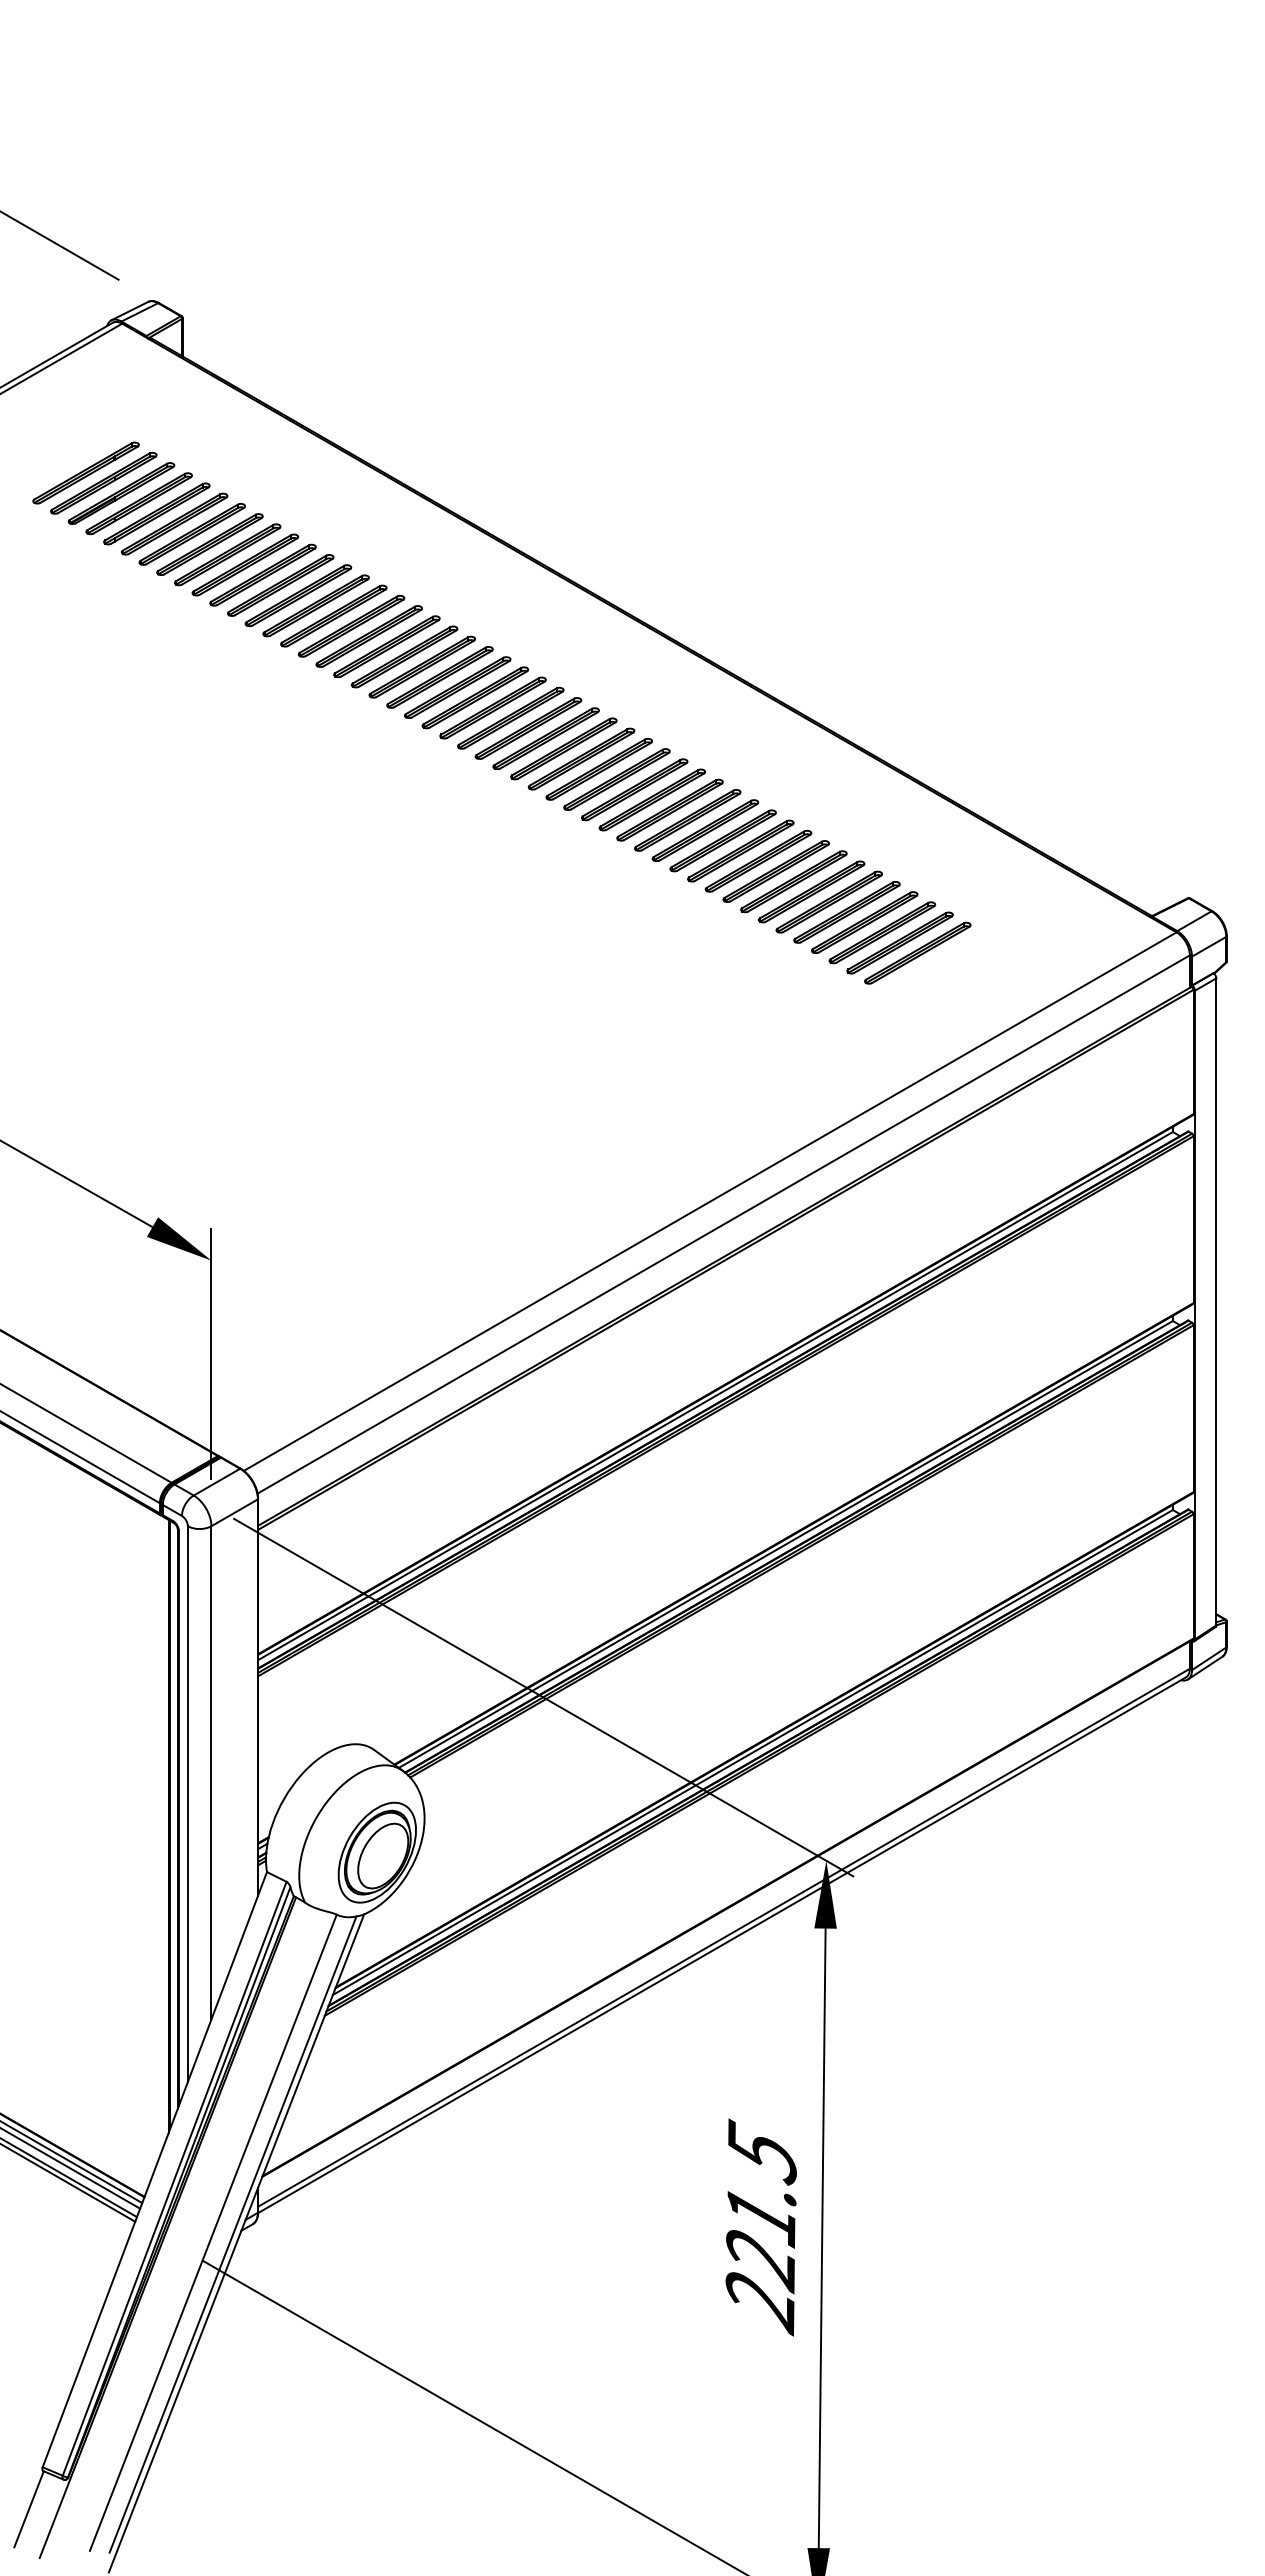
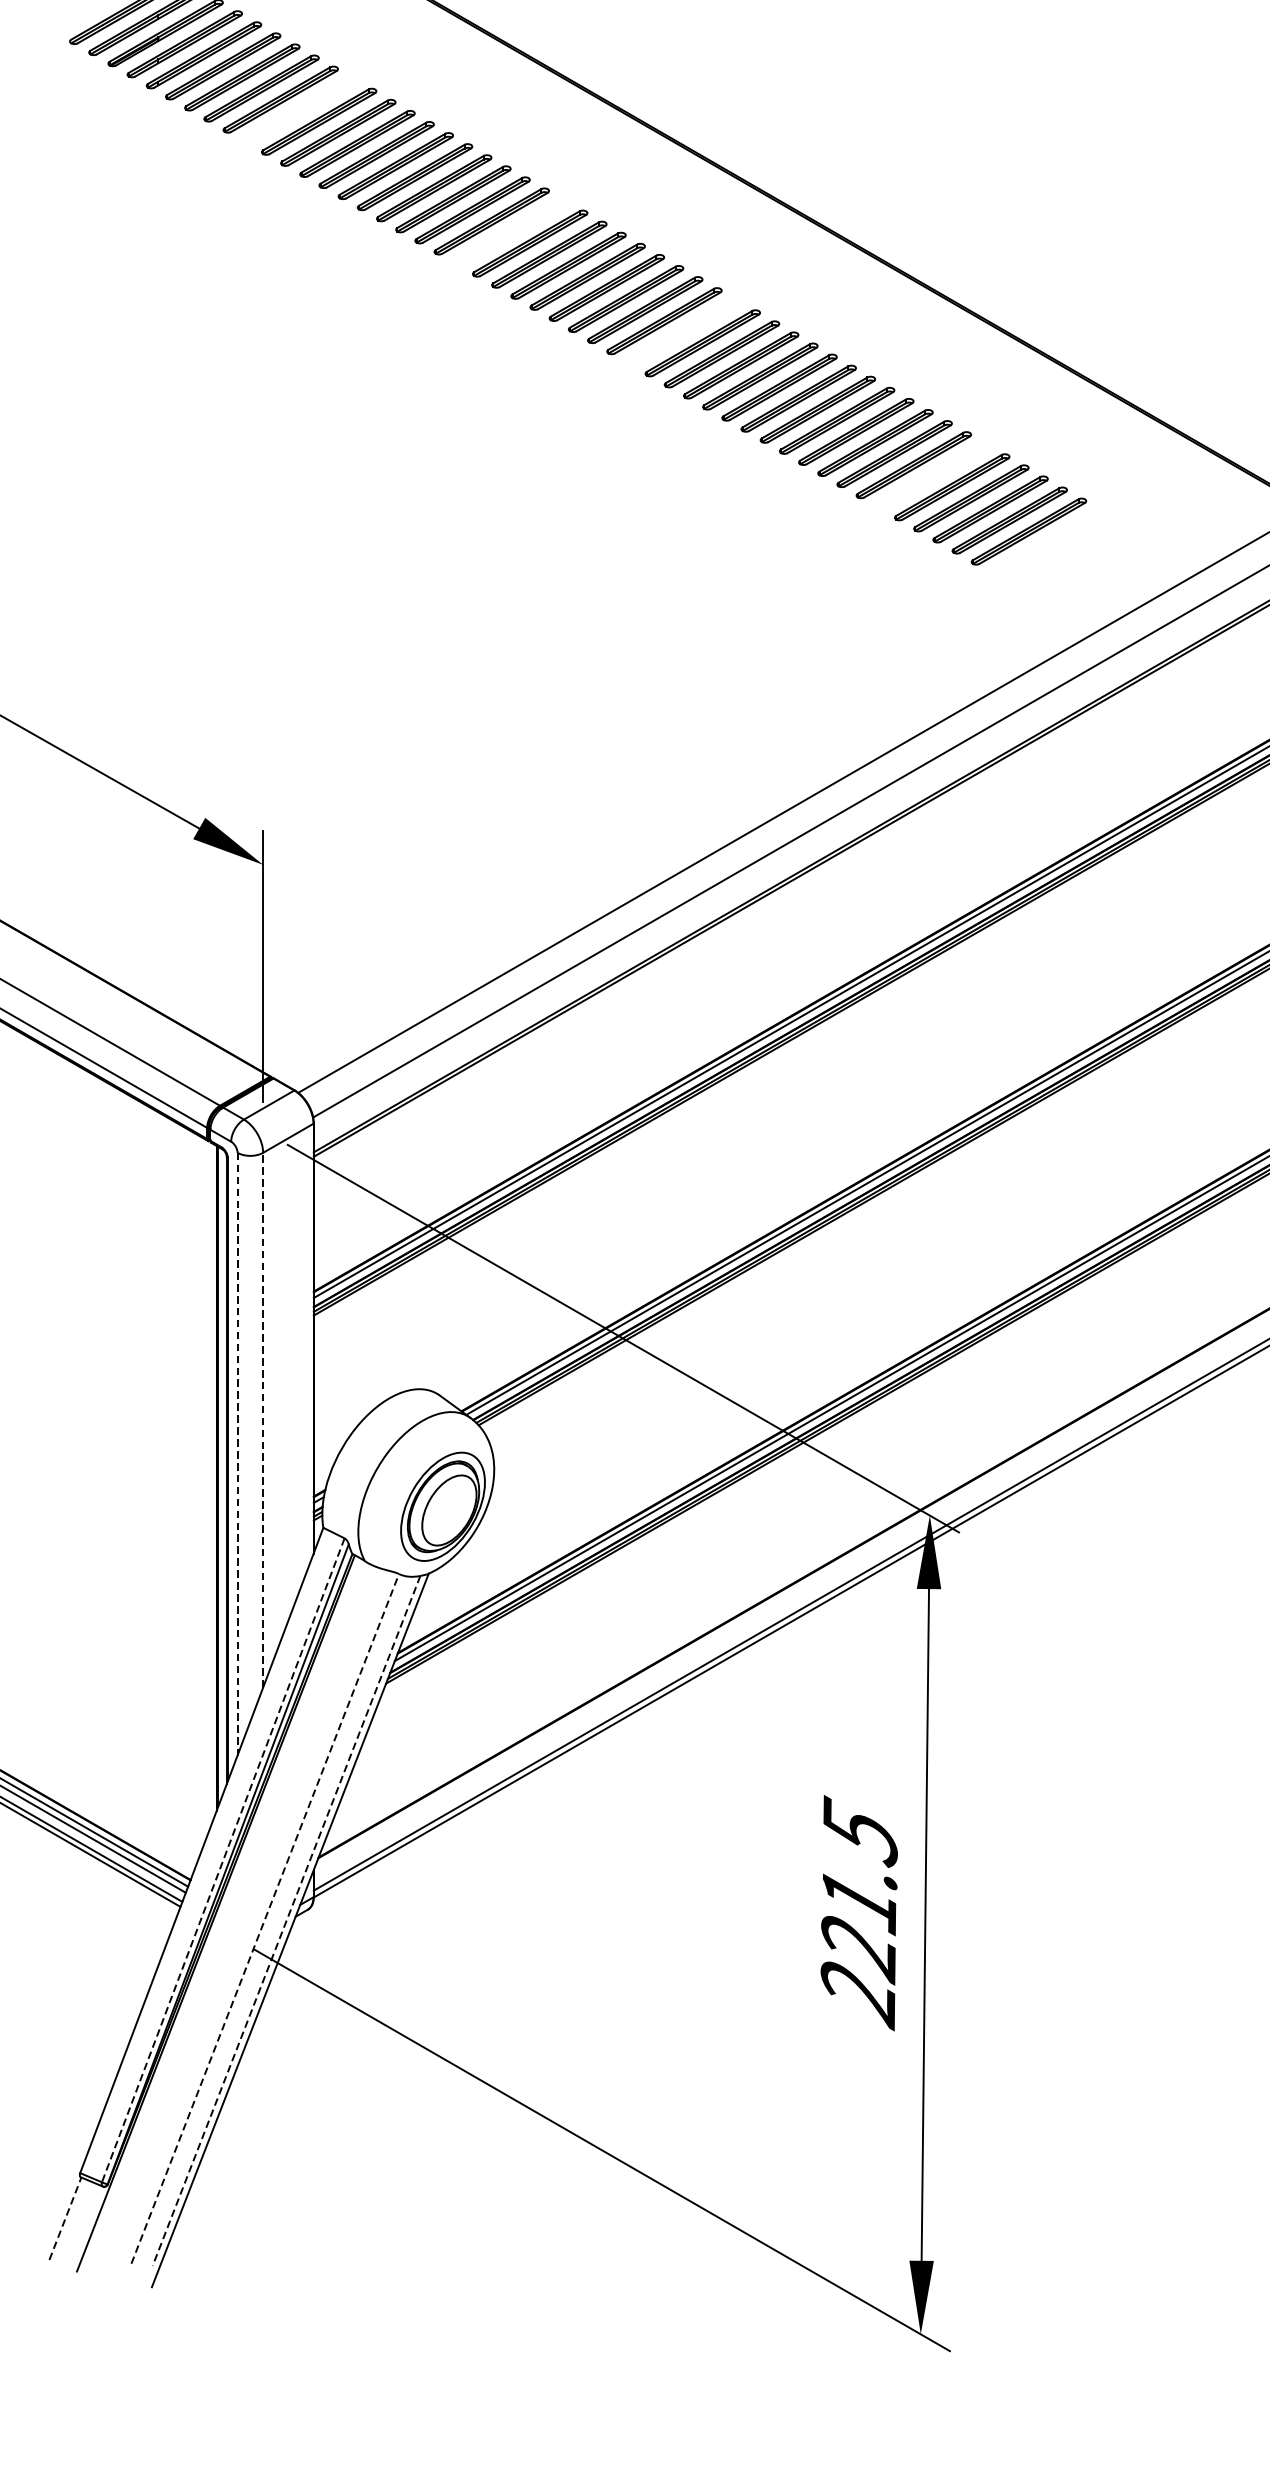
part: (244, 564) -> (298, 110), removed
part: (439, 677) -> (510, 232), removed
part: (598, 769) -> (682, 332), removed
part: (828, 901) -> (932, 475), removed
line: (211, 1772) -> (263, 1419), solid -> dashed
line: (187, 1804) -> (237, 1454), solid -> dashed
line: (174, 2179) -> (223, 1861), solid -> dashed
line: (213, 2232) -> (265, 1918), solid -> dashed
line: (232, 2235) -> (285, 1921), solid -> dashed
line: (29, 2509) -> (65, 2218), solid -> dashed

